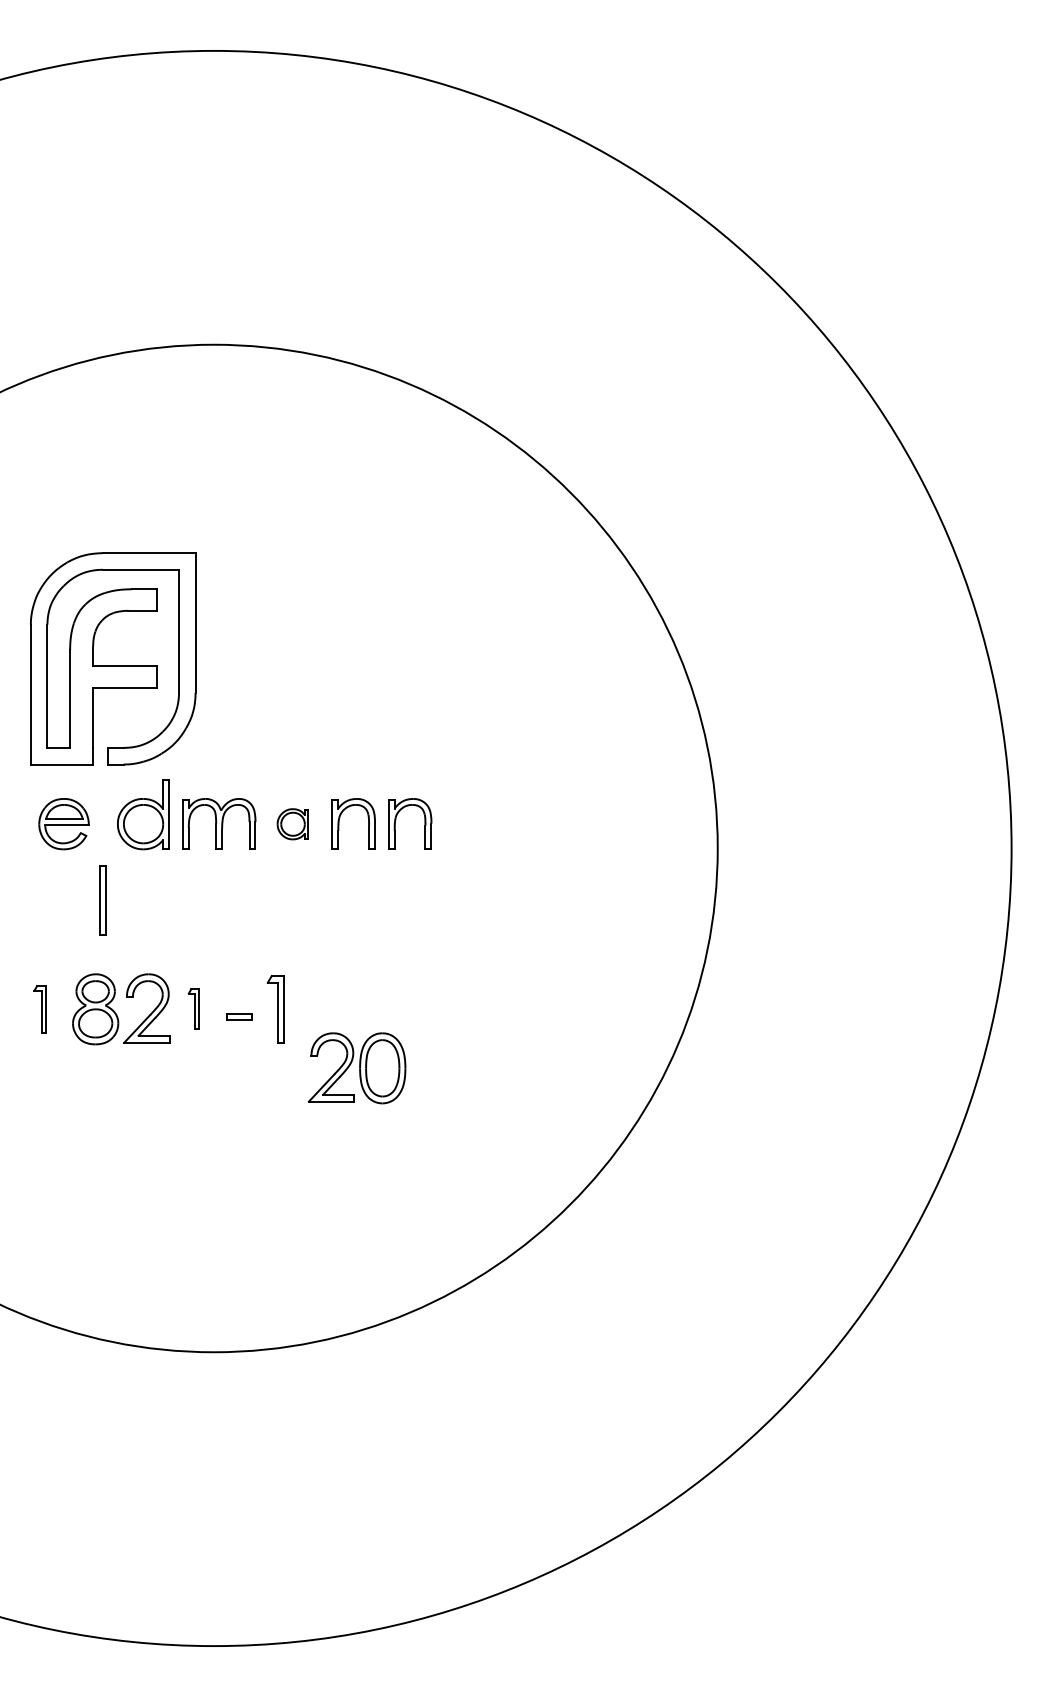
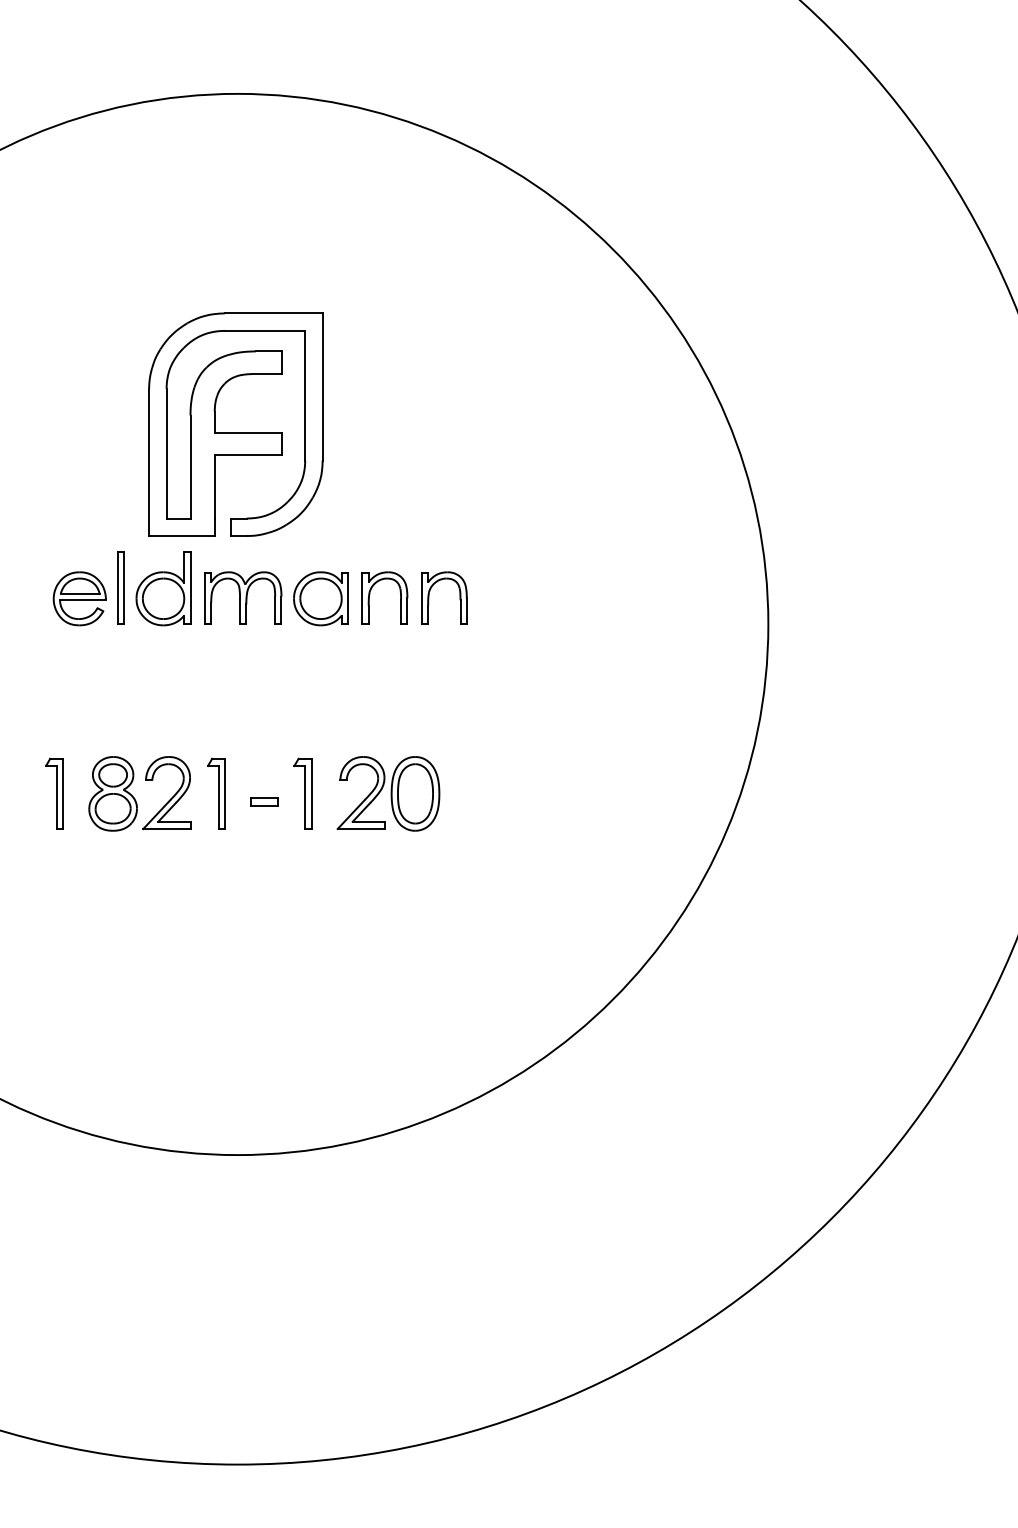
part: (113, 665) -> (236, 431), moved
part: (292, 824) -> (320, 599), size x1.67
part: (102, 900) -> (120, 588), moved
part: (39, 1009) -> (53, 794), size x1.43
part: (193, 1009) -> (216, 794), size x1.67
part: (356, 1068) -> (387, 794), moved

